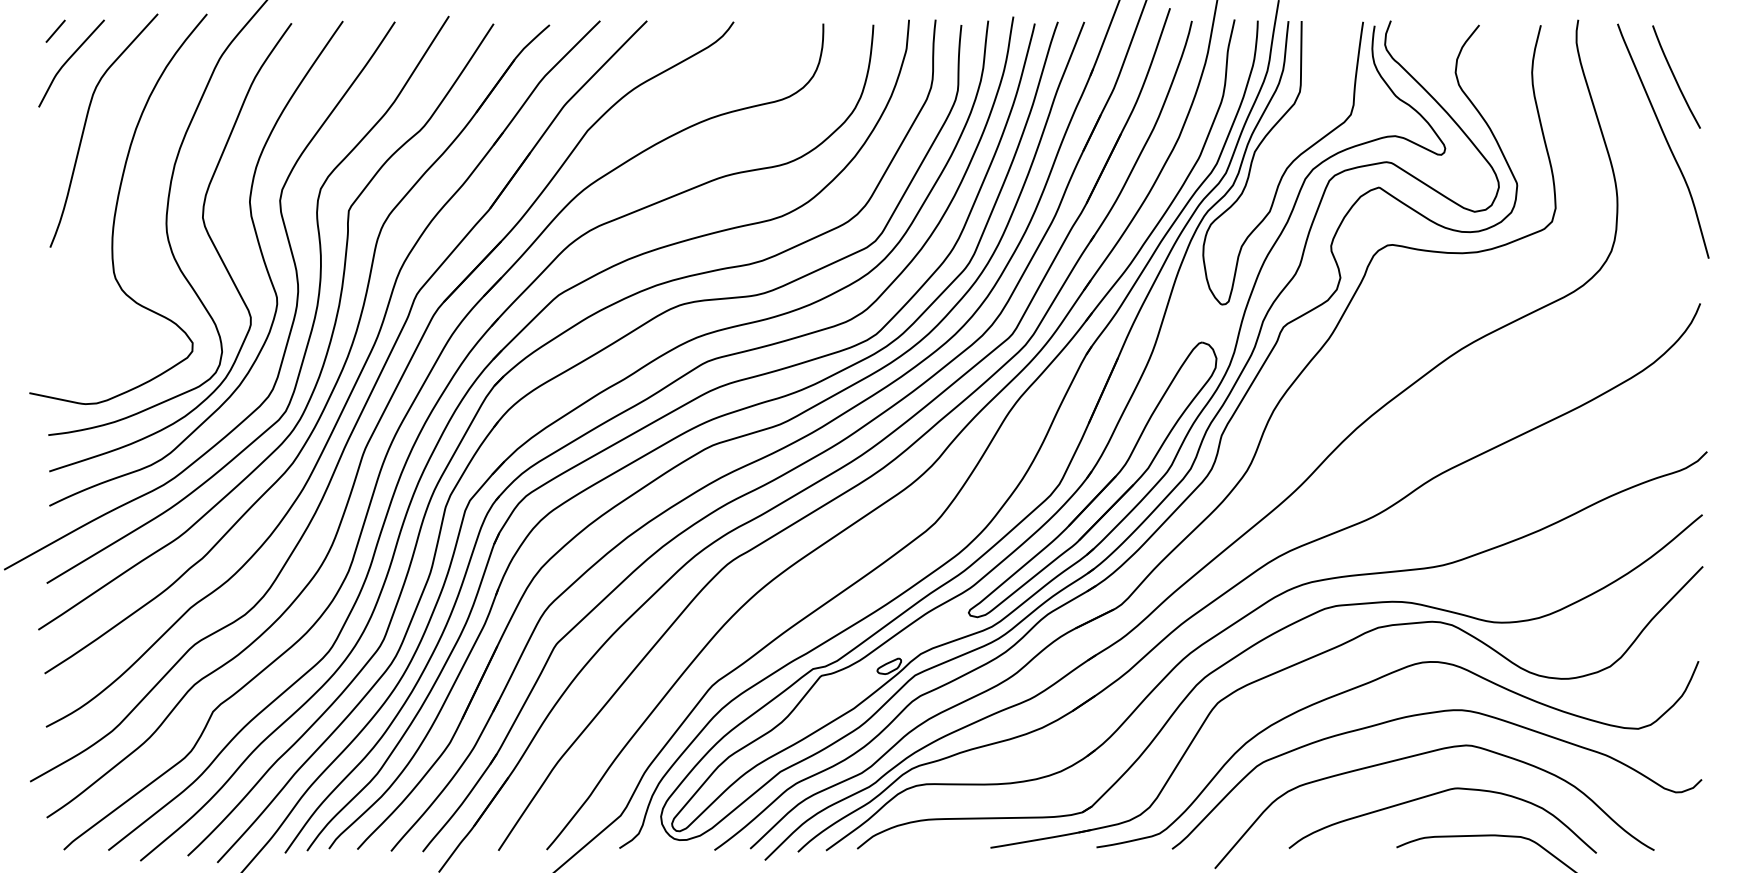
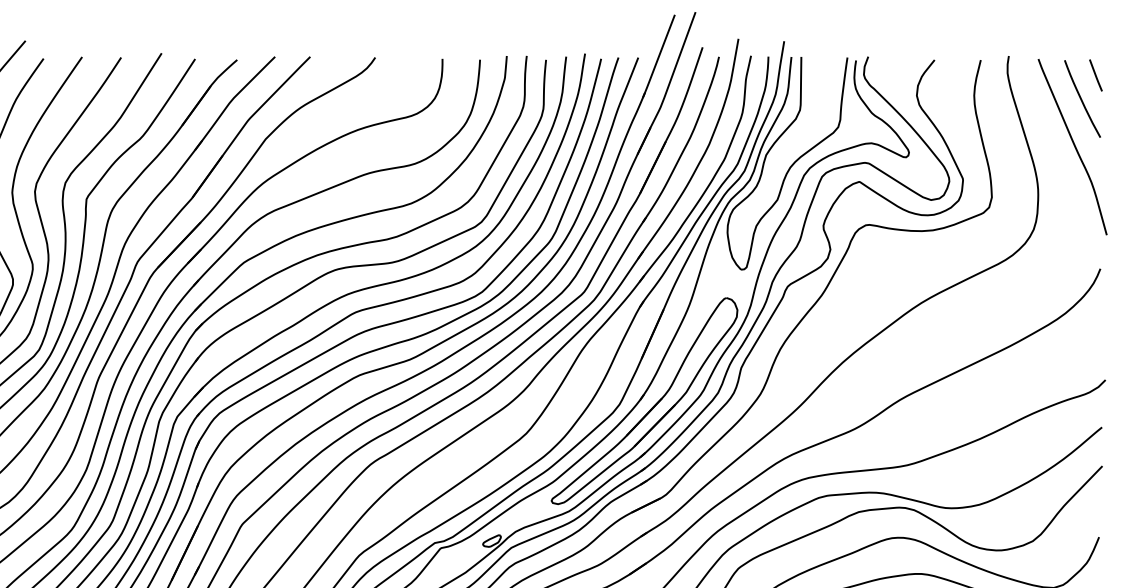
line: (1694, 45) -> (1096, 75), added

